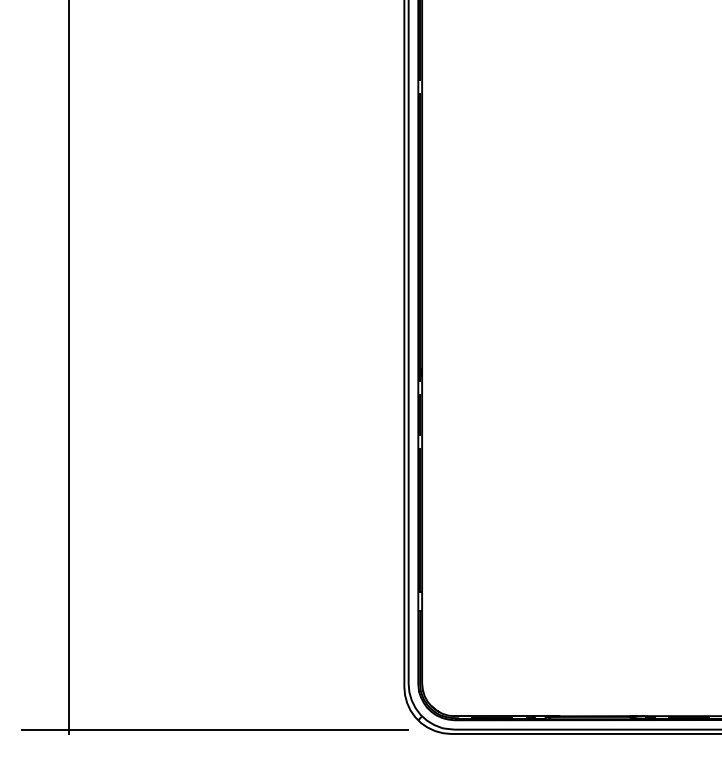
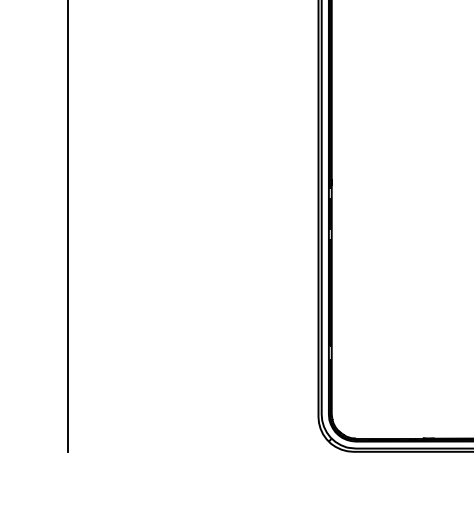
line: (215, 730) -> (177, 449), removed

